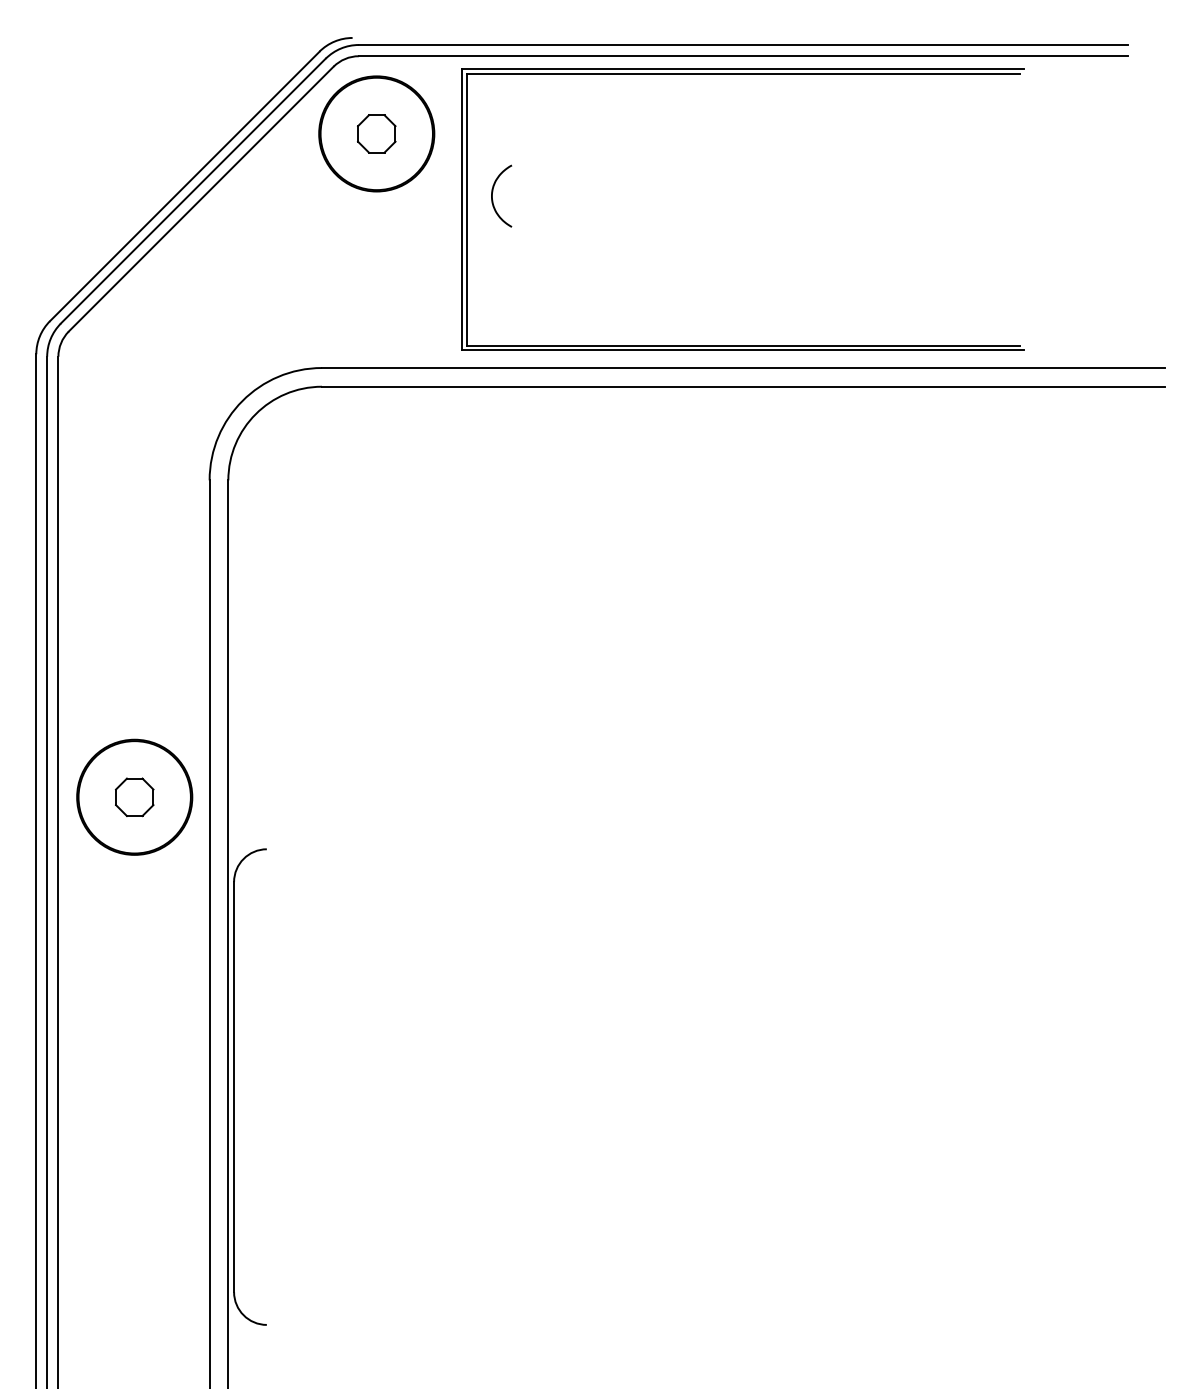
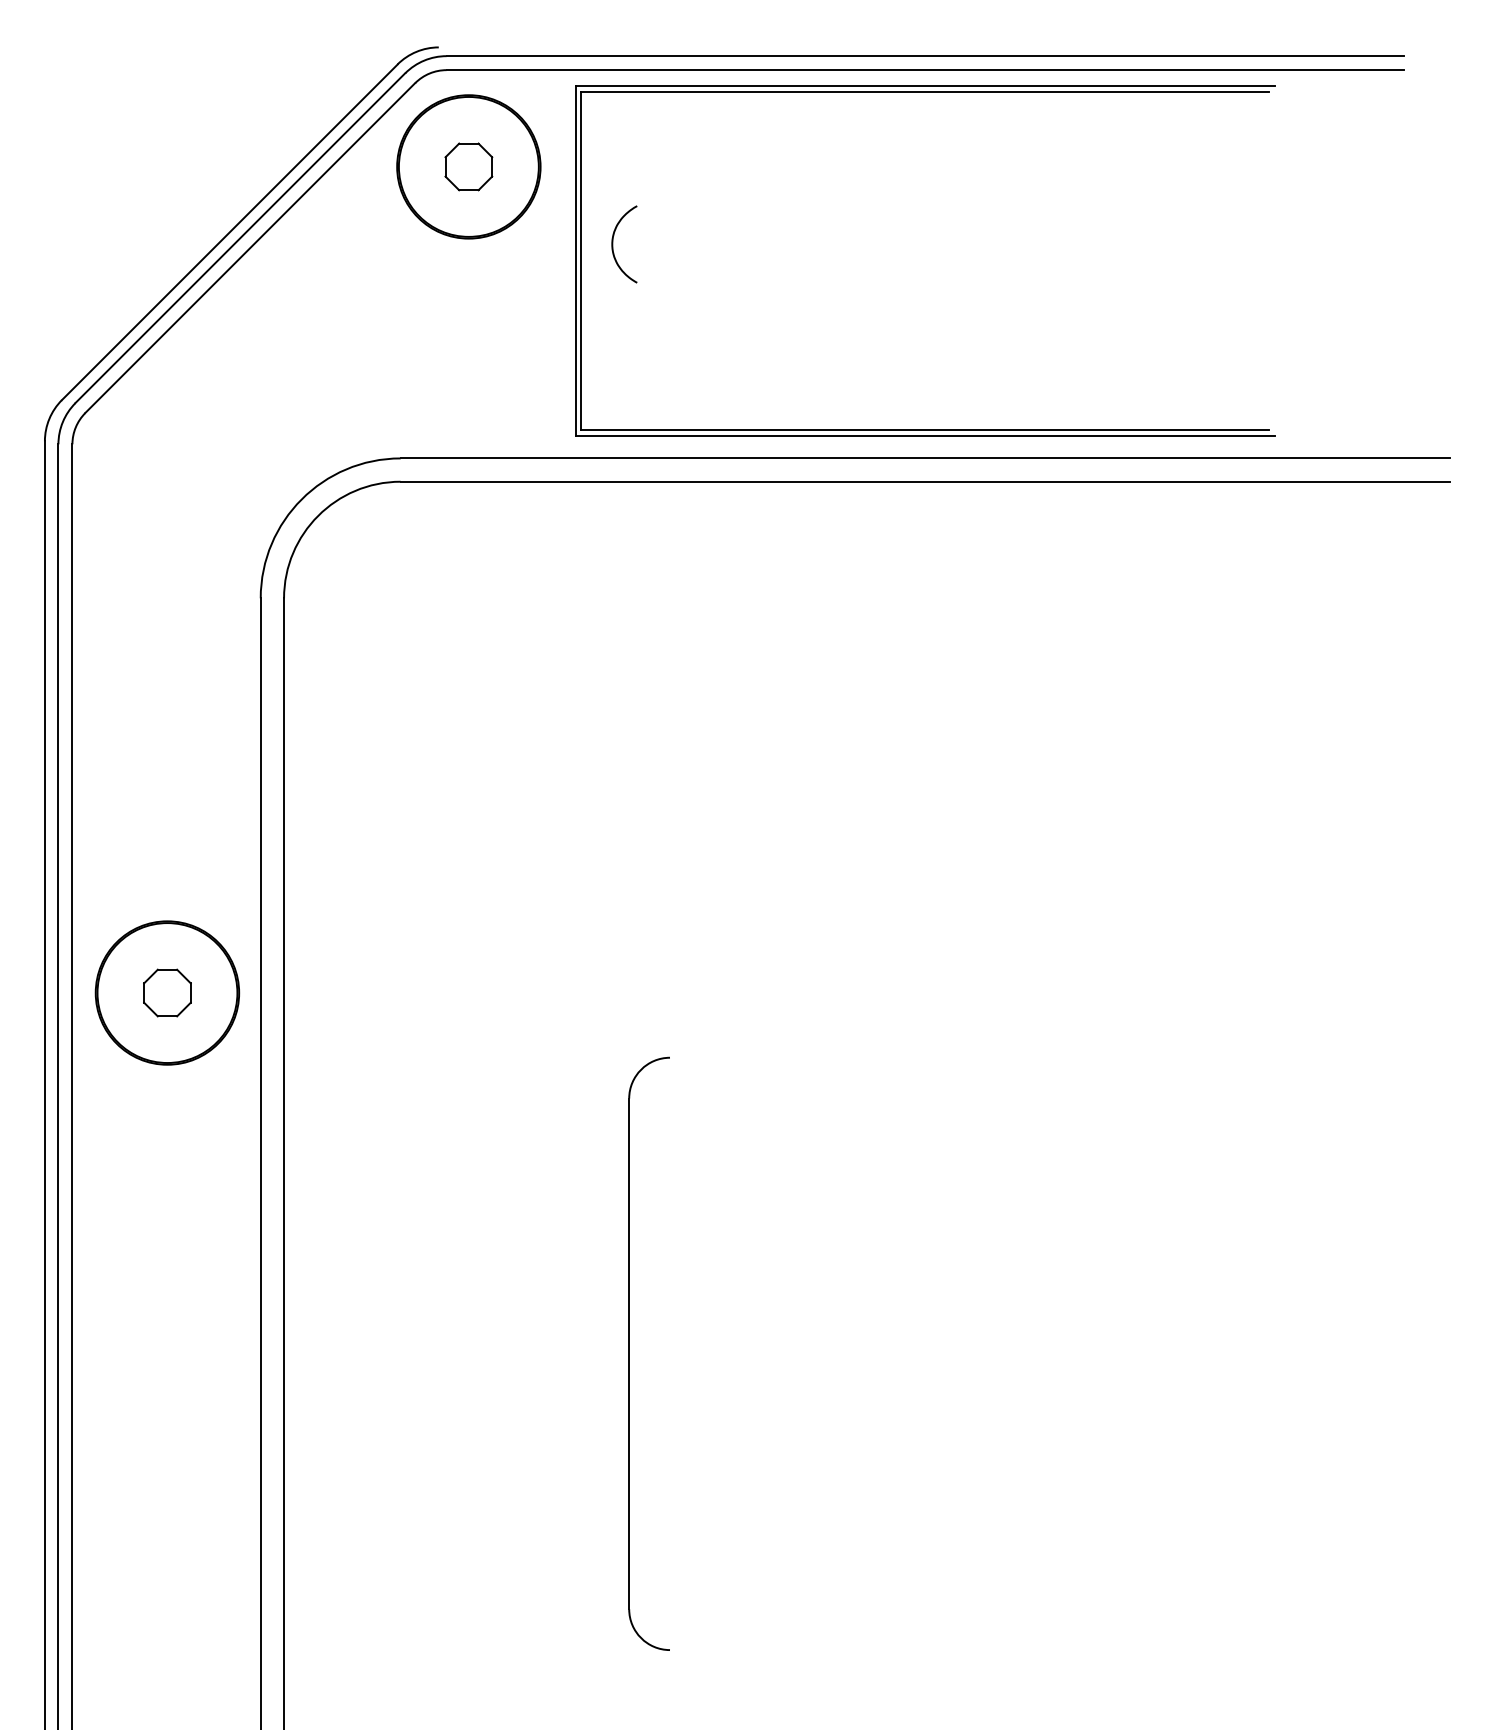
part: (234, 1086) -> (629, 1353), moved

